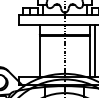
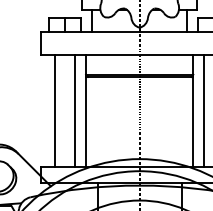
line: (25, 51) -> (54, 110), added
line: (34, 51) -> (74, 110), added

